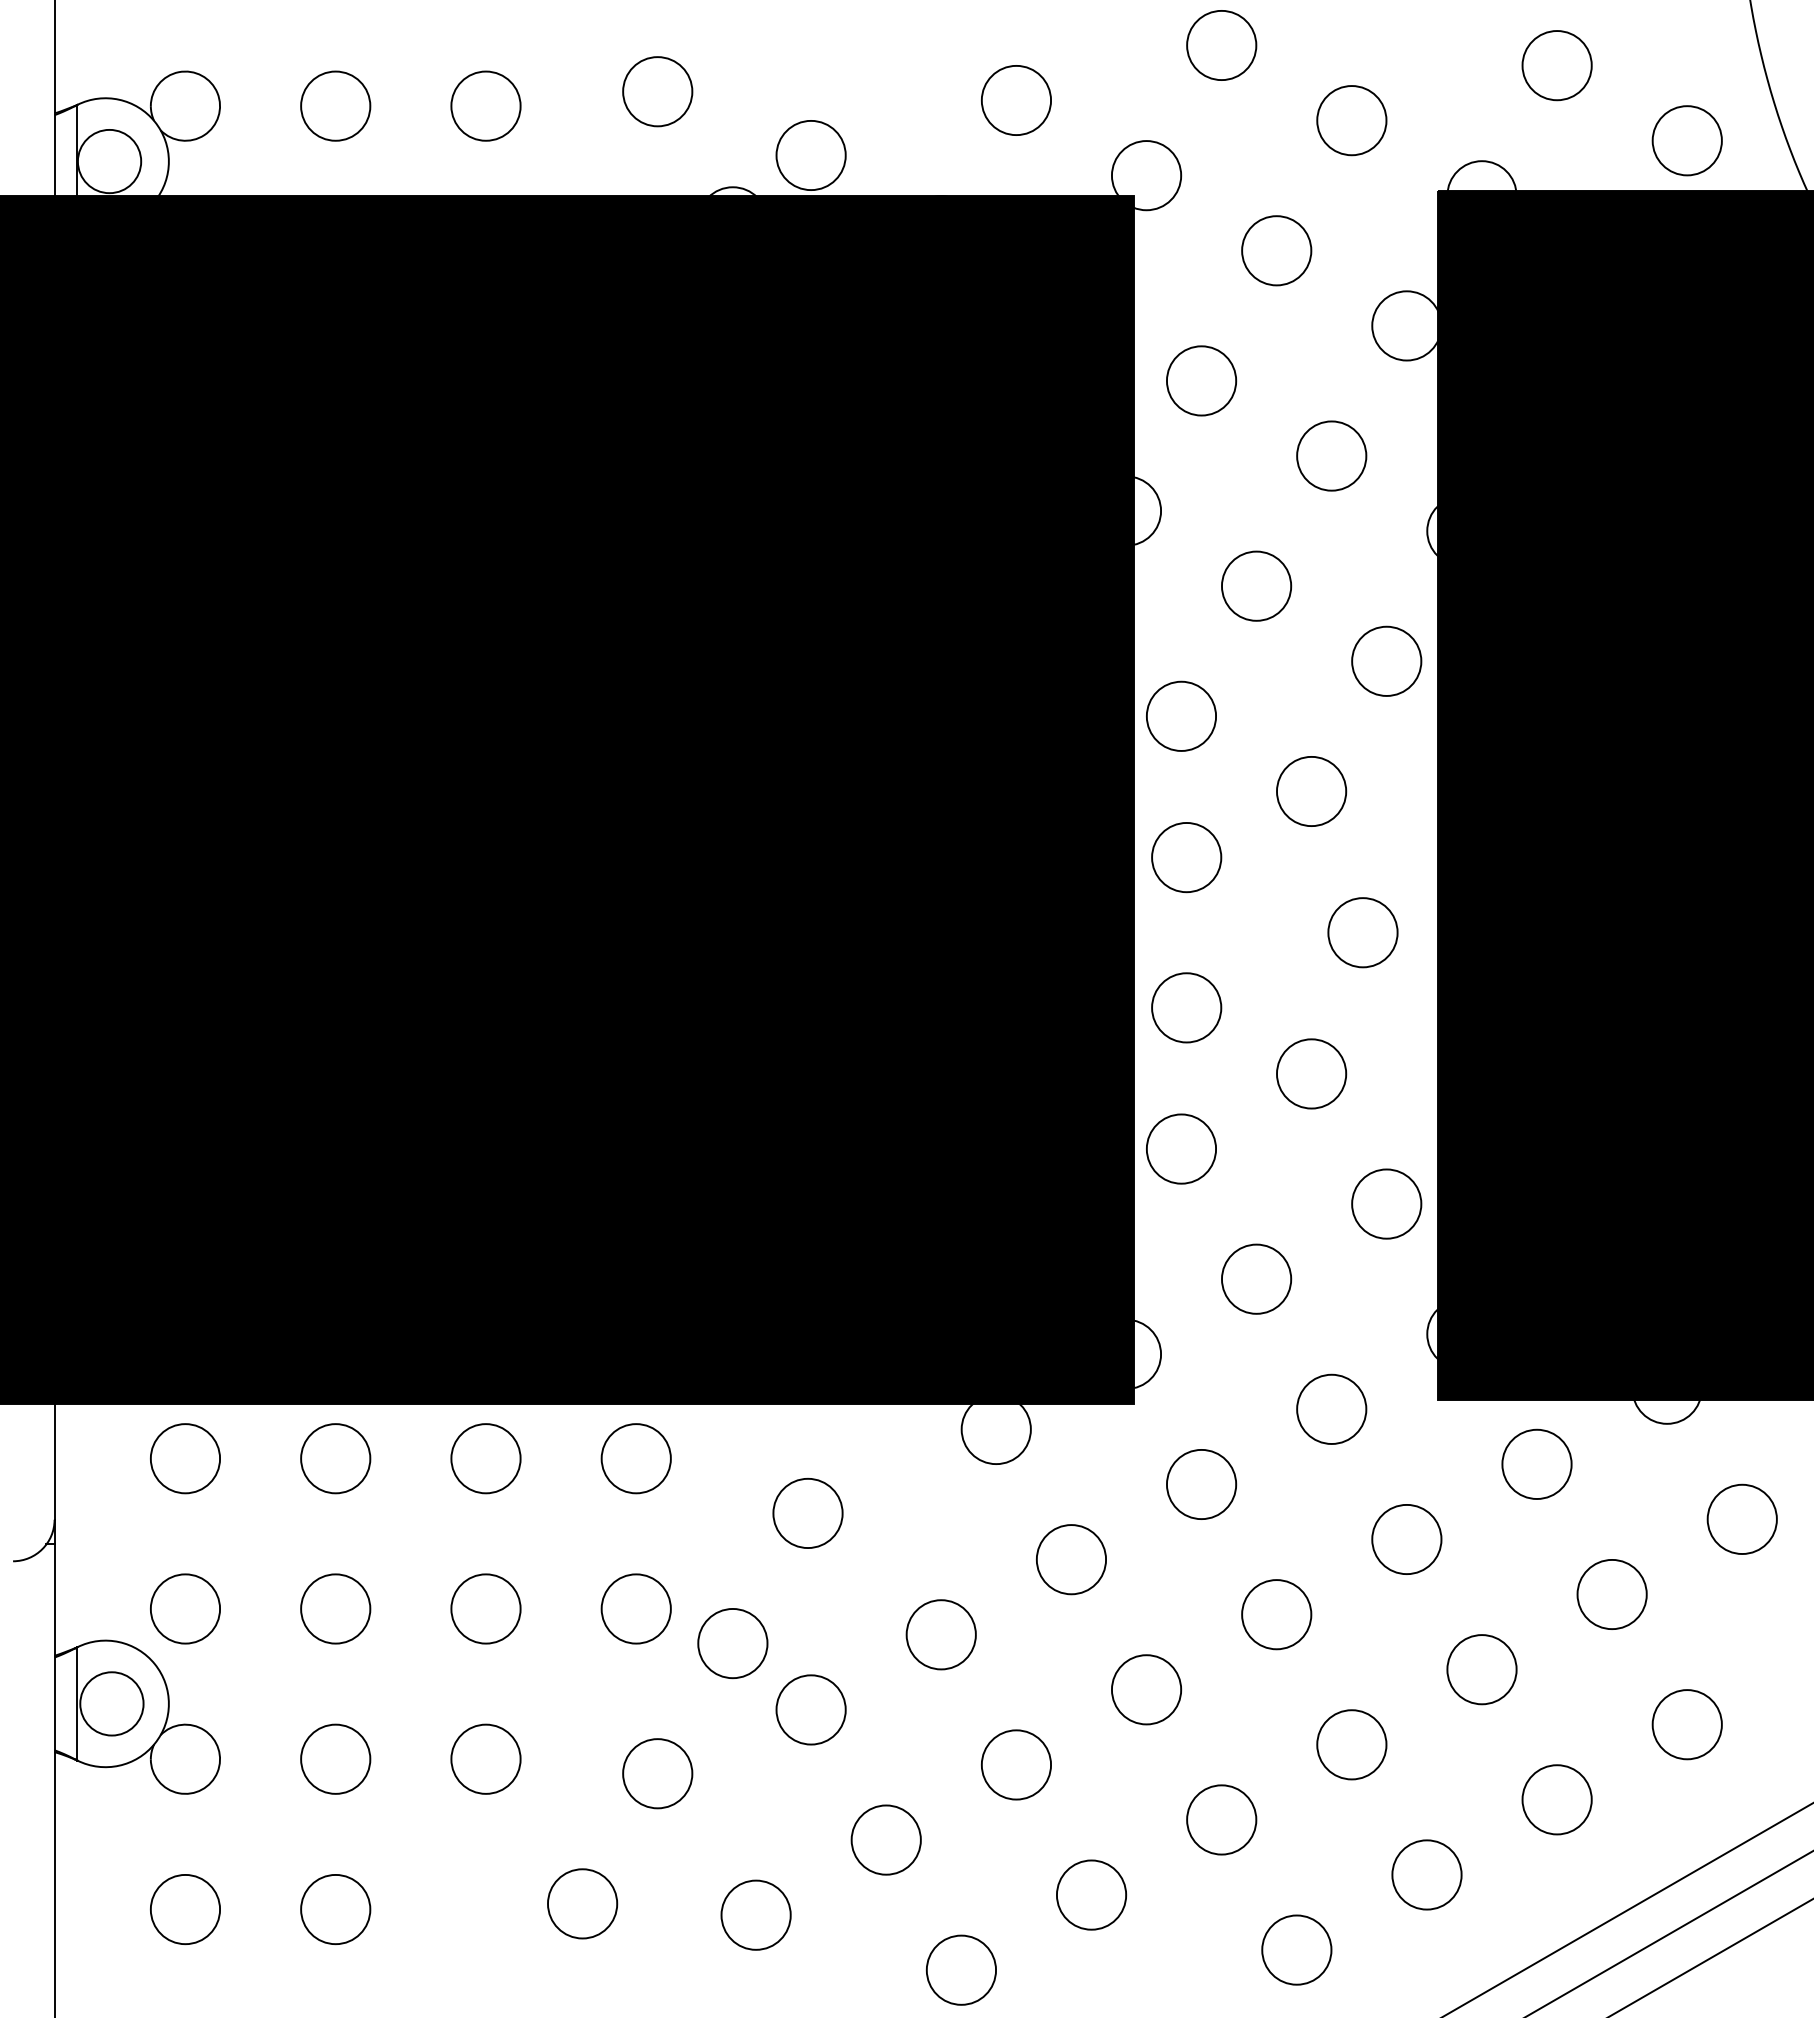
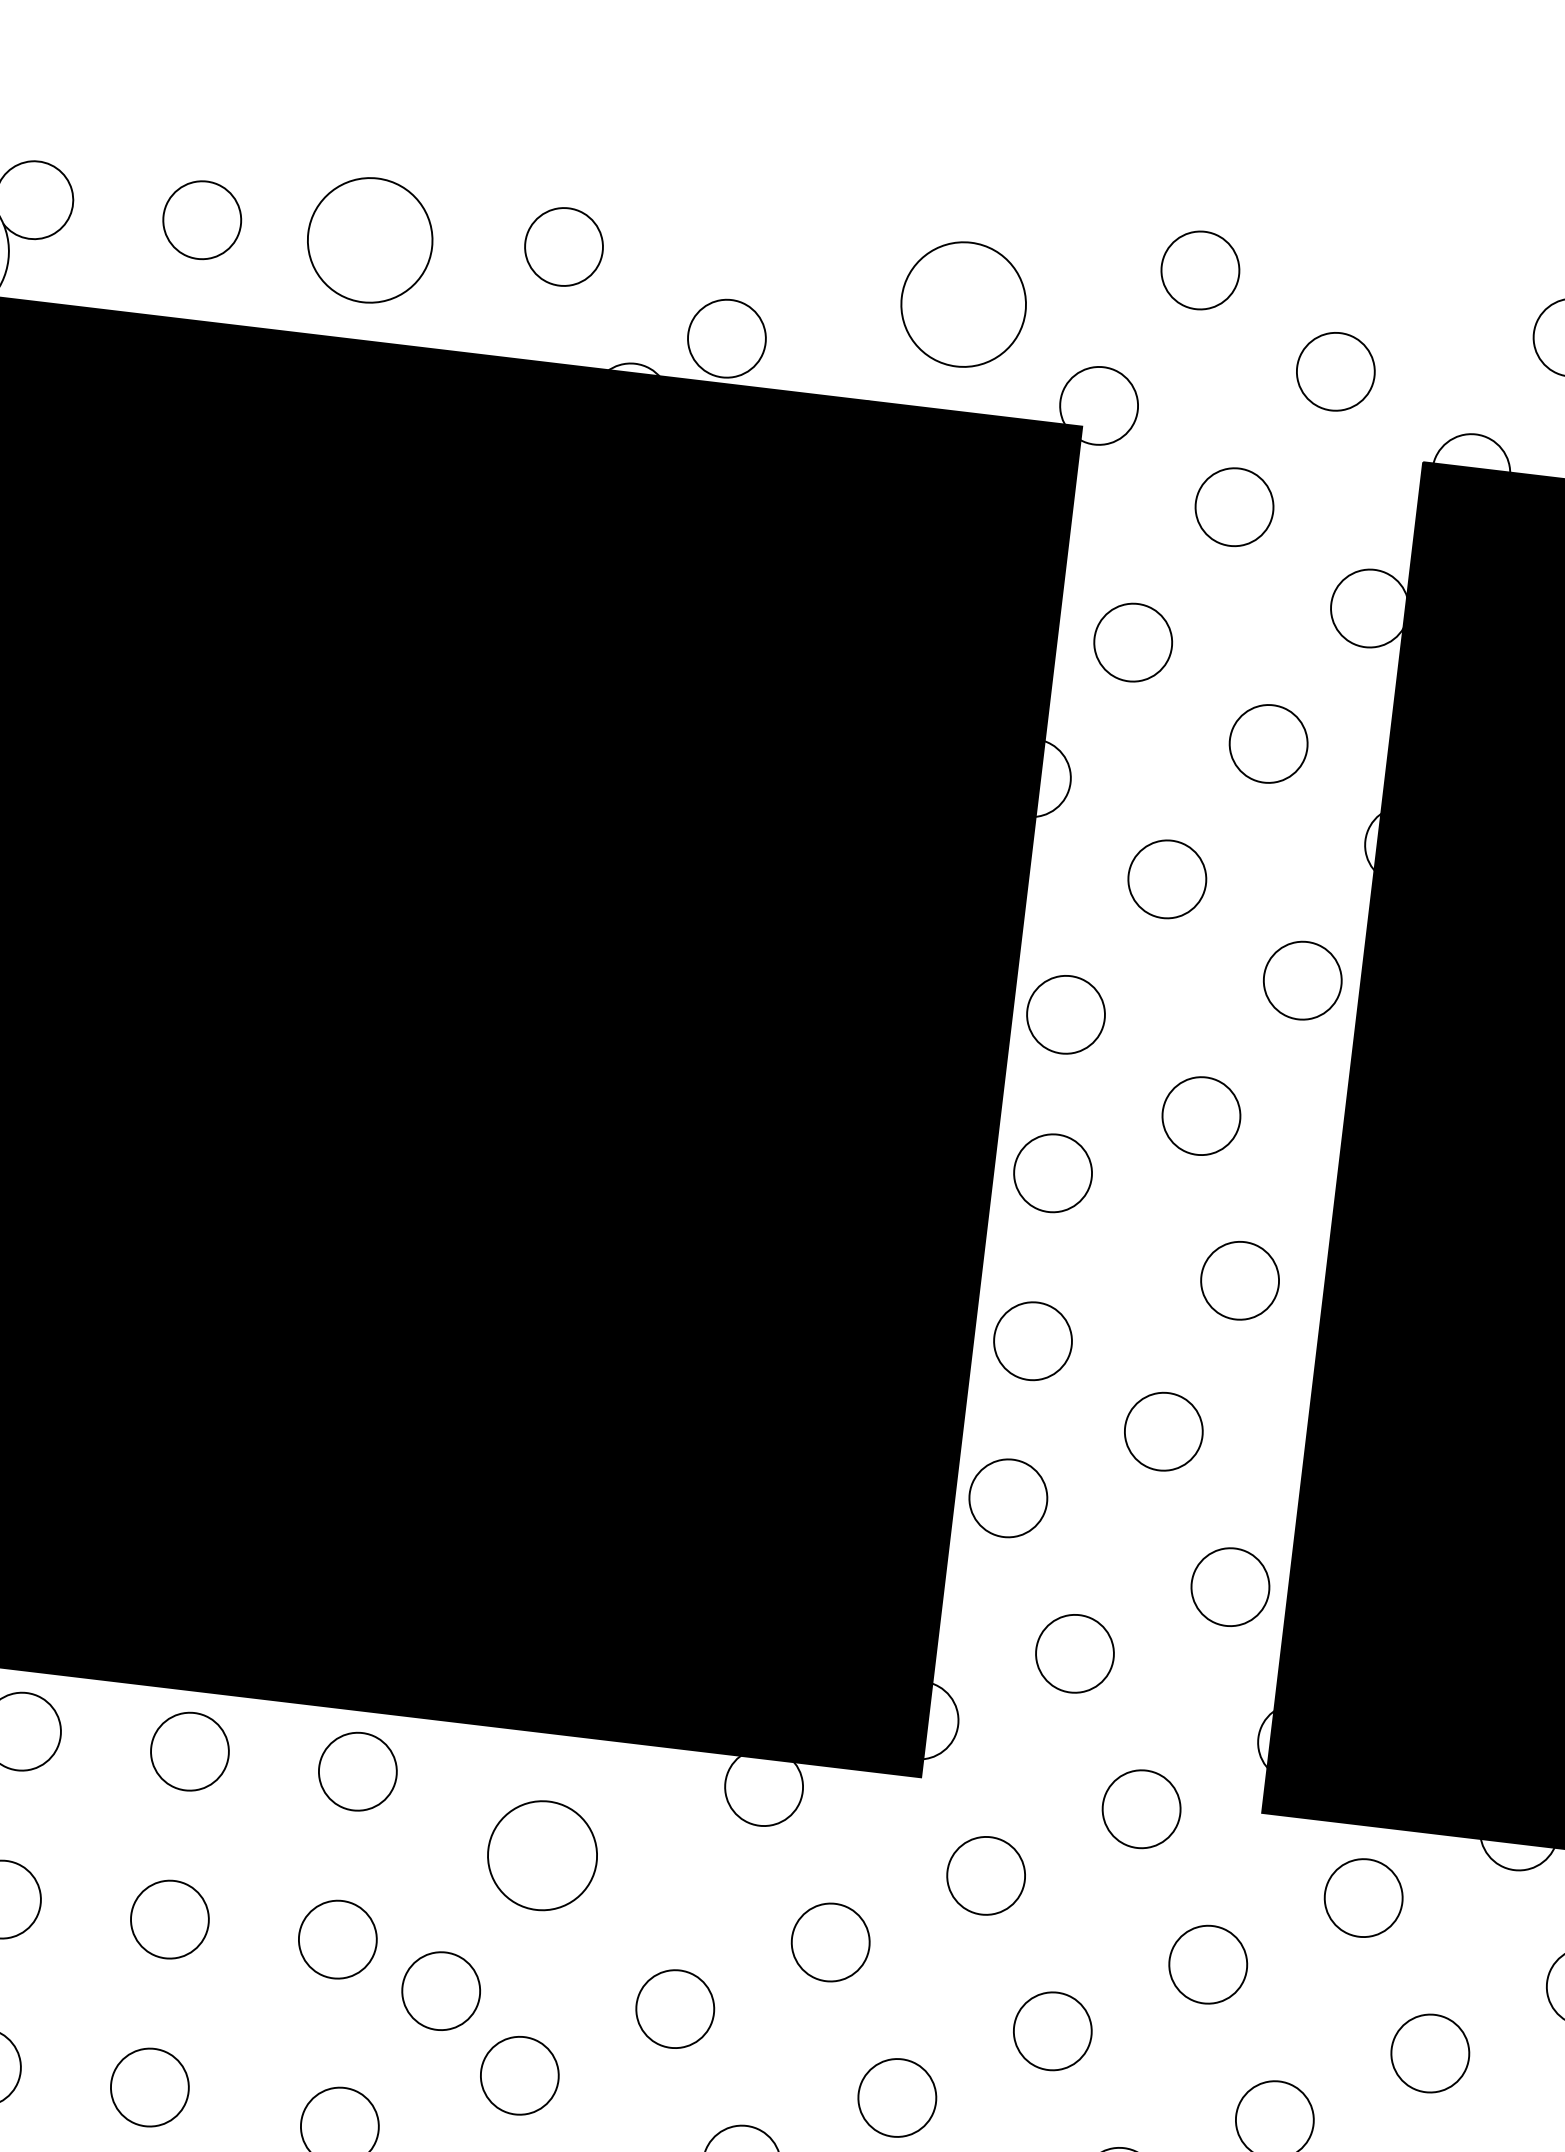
circle: (1016, 100) -> (963, 304), size x1.6
circle: (485, 105) -> (369, 239), size x1.6
circle: (807, 1513) -> (541, 1855), size x1.4

